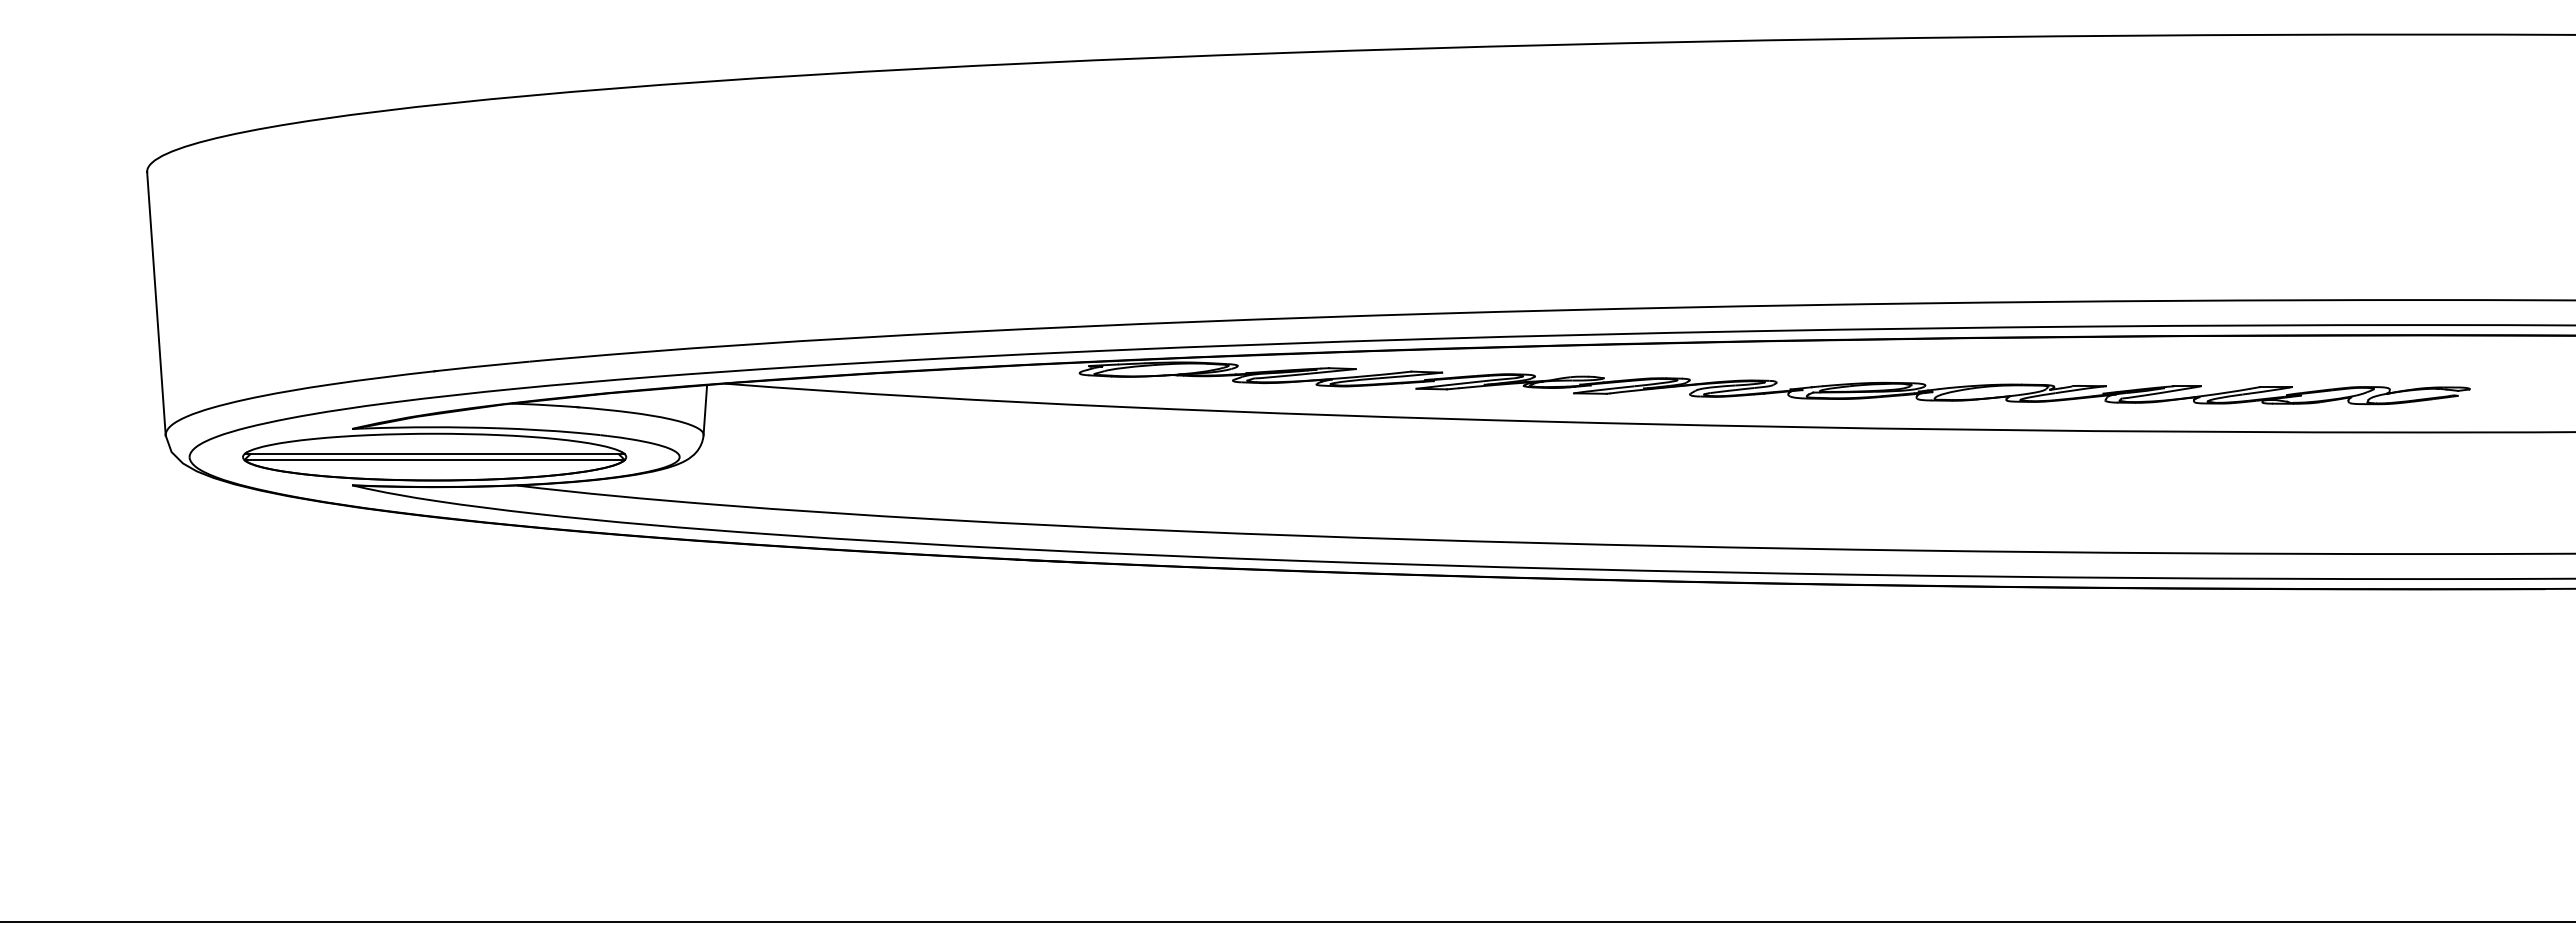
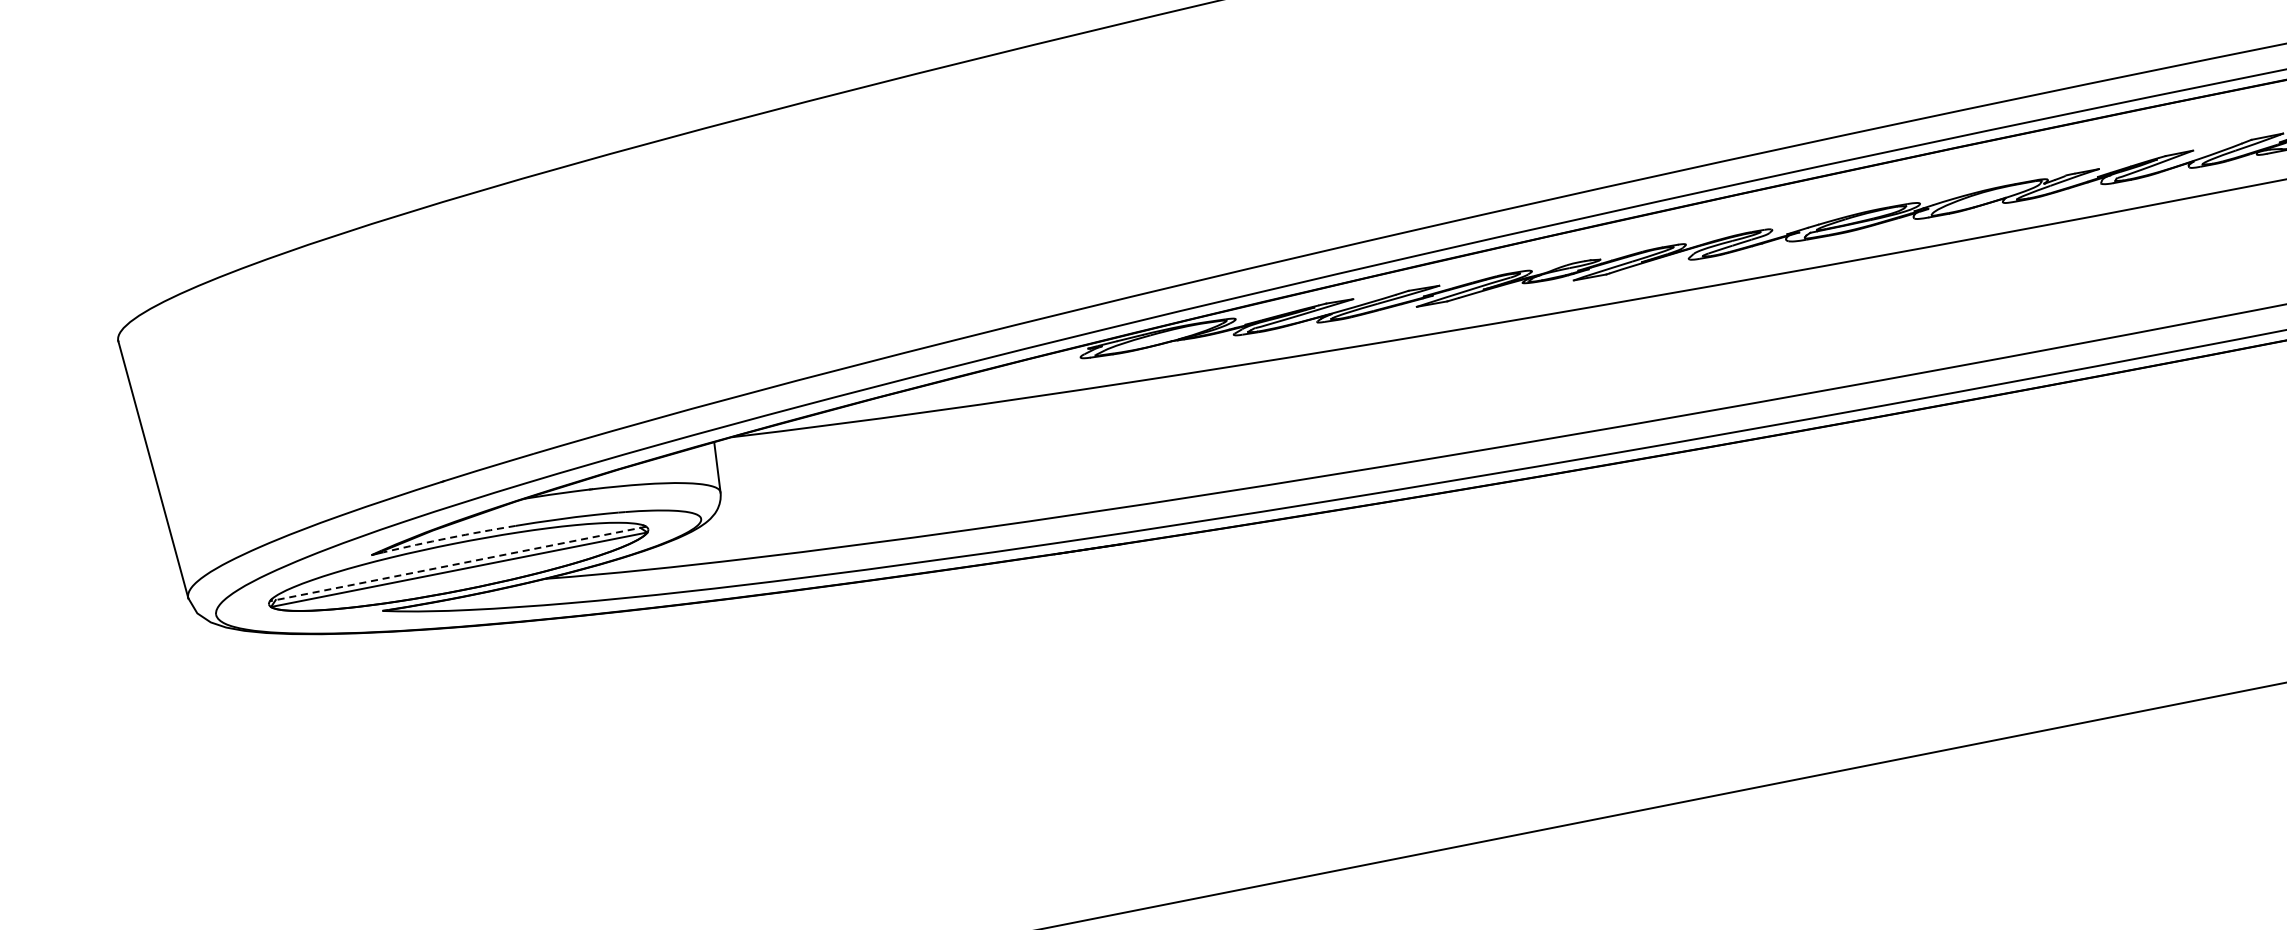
arc: (431, 427) -> (449, 538), solid -> dashed
line: (434, 454) -> (458, 564), solid -> dashed

